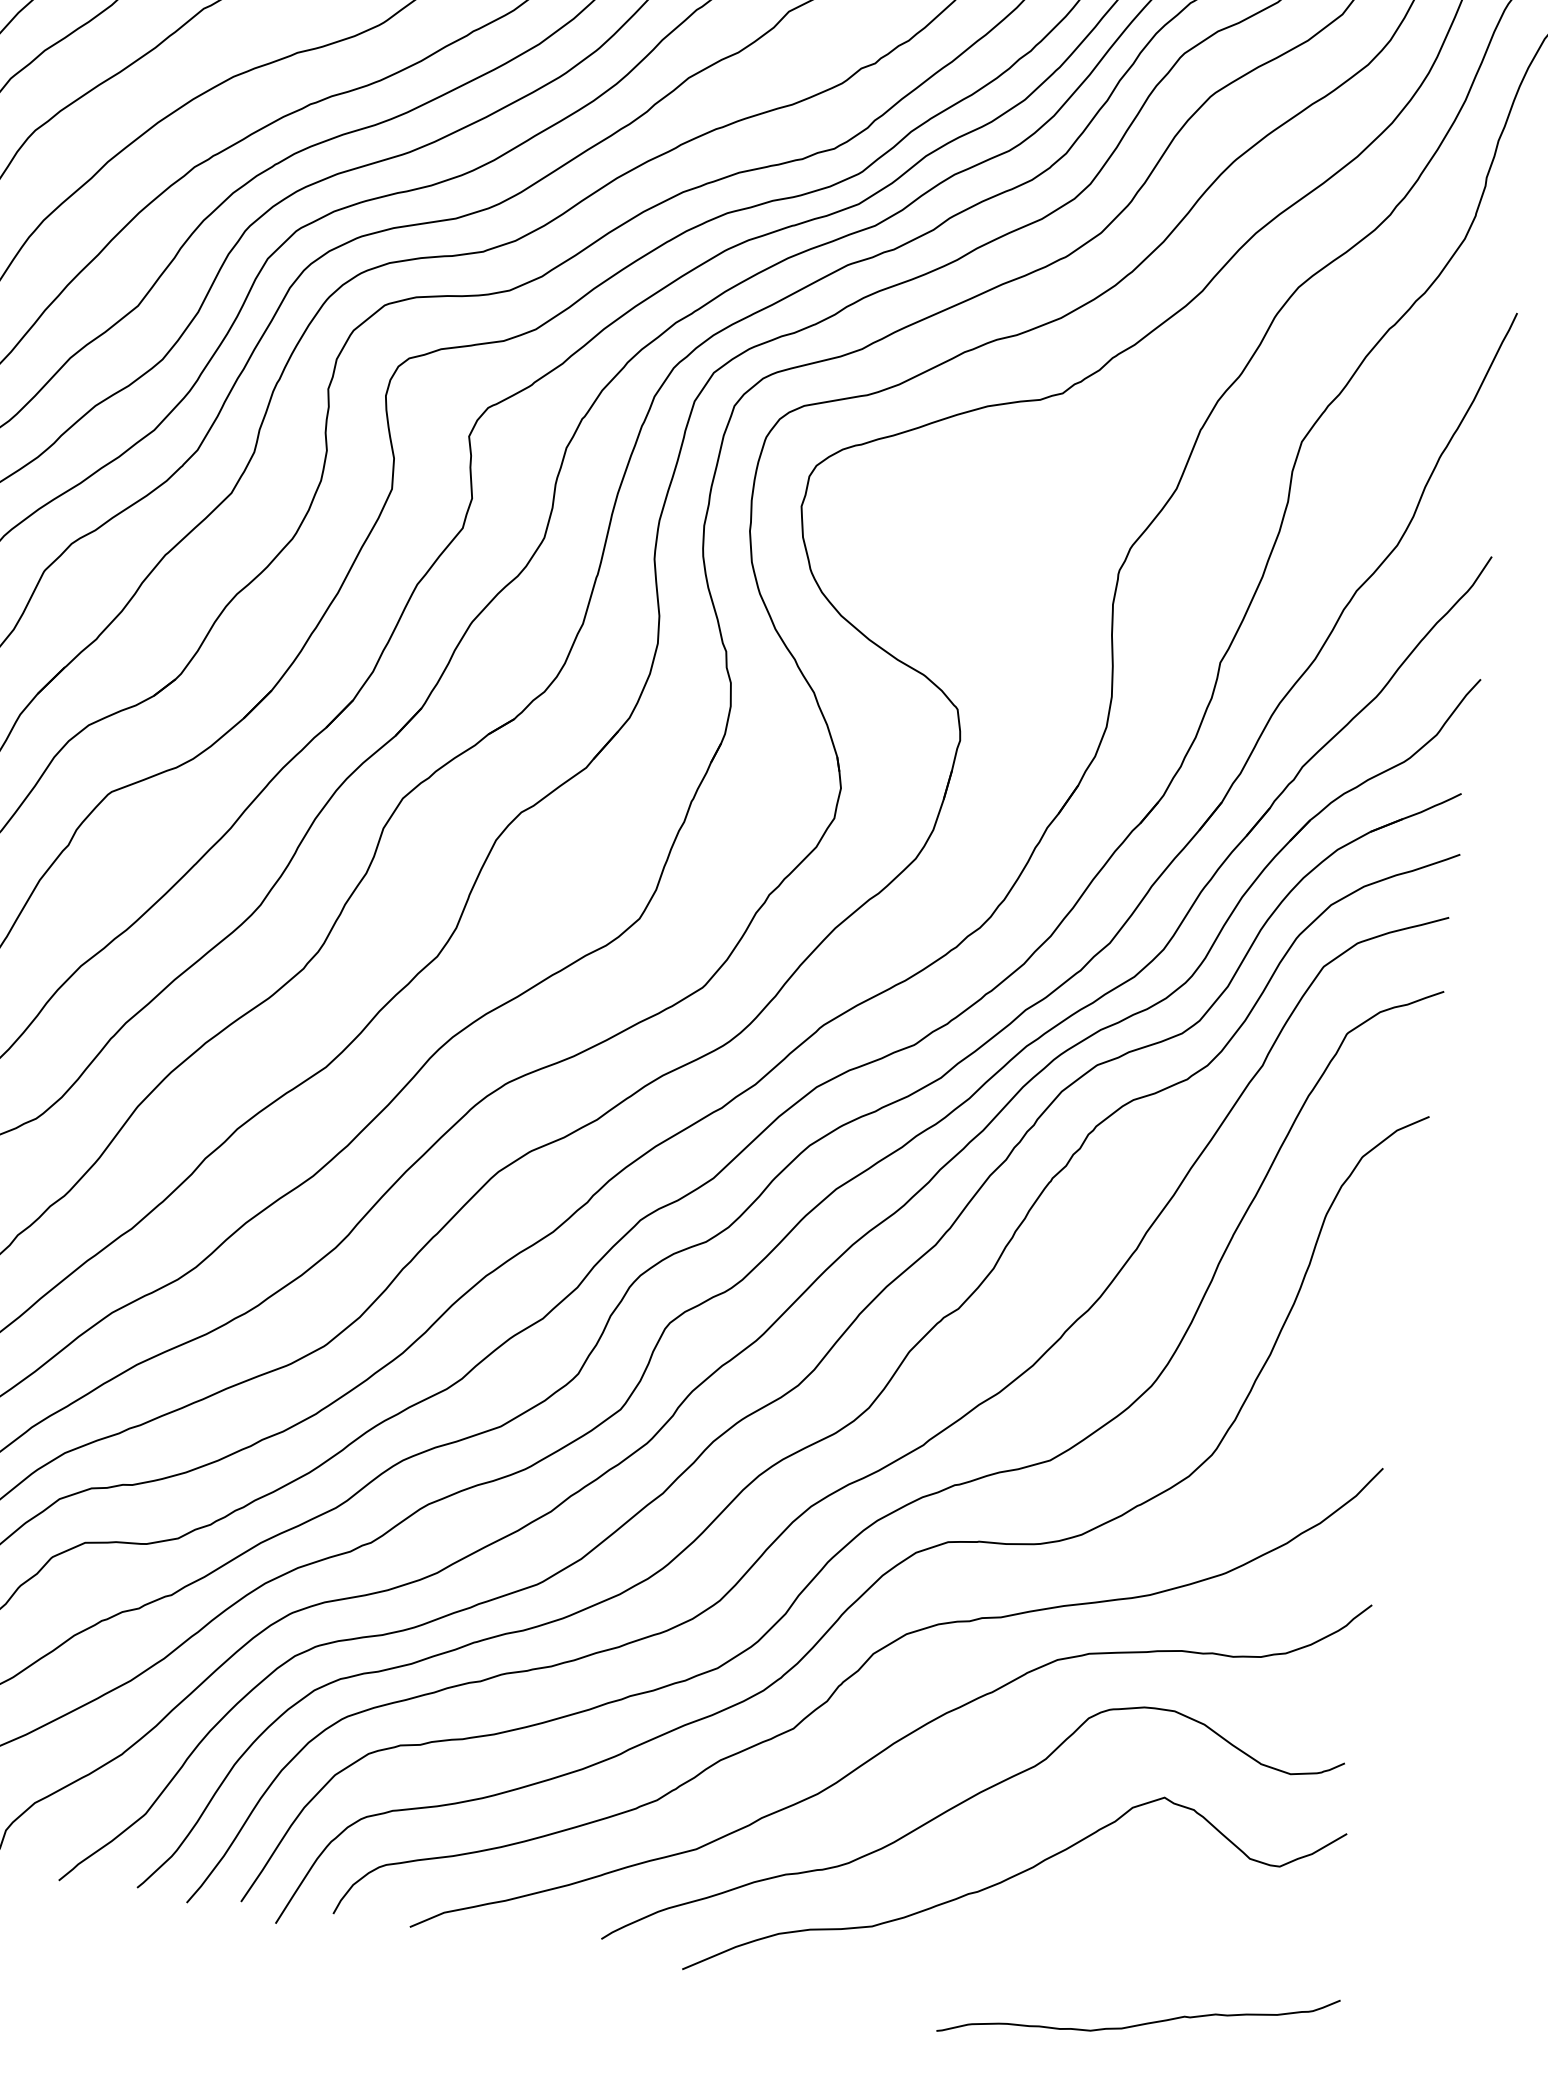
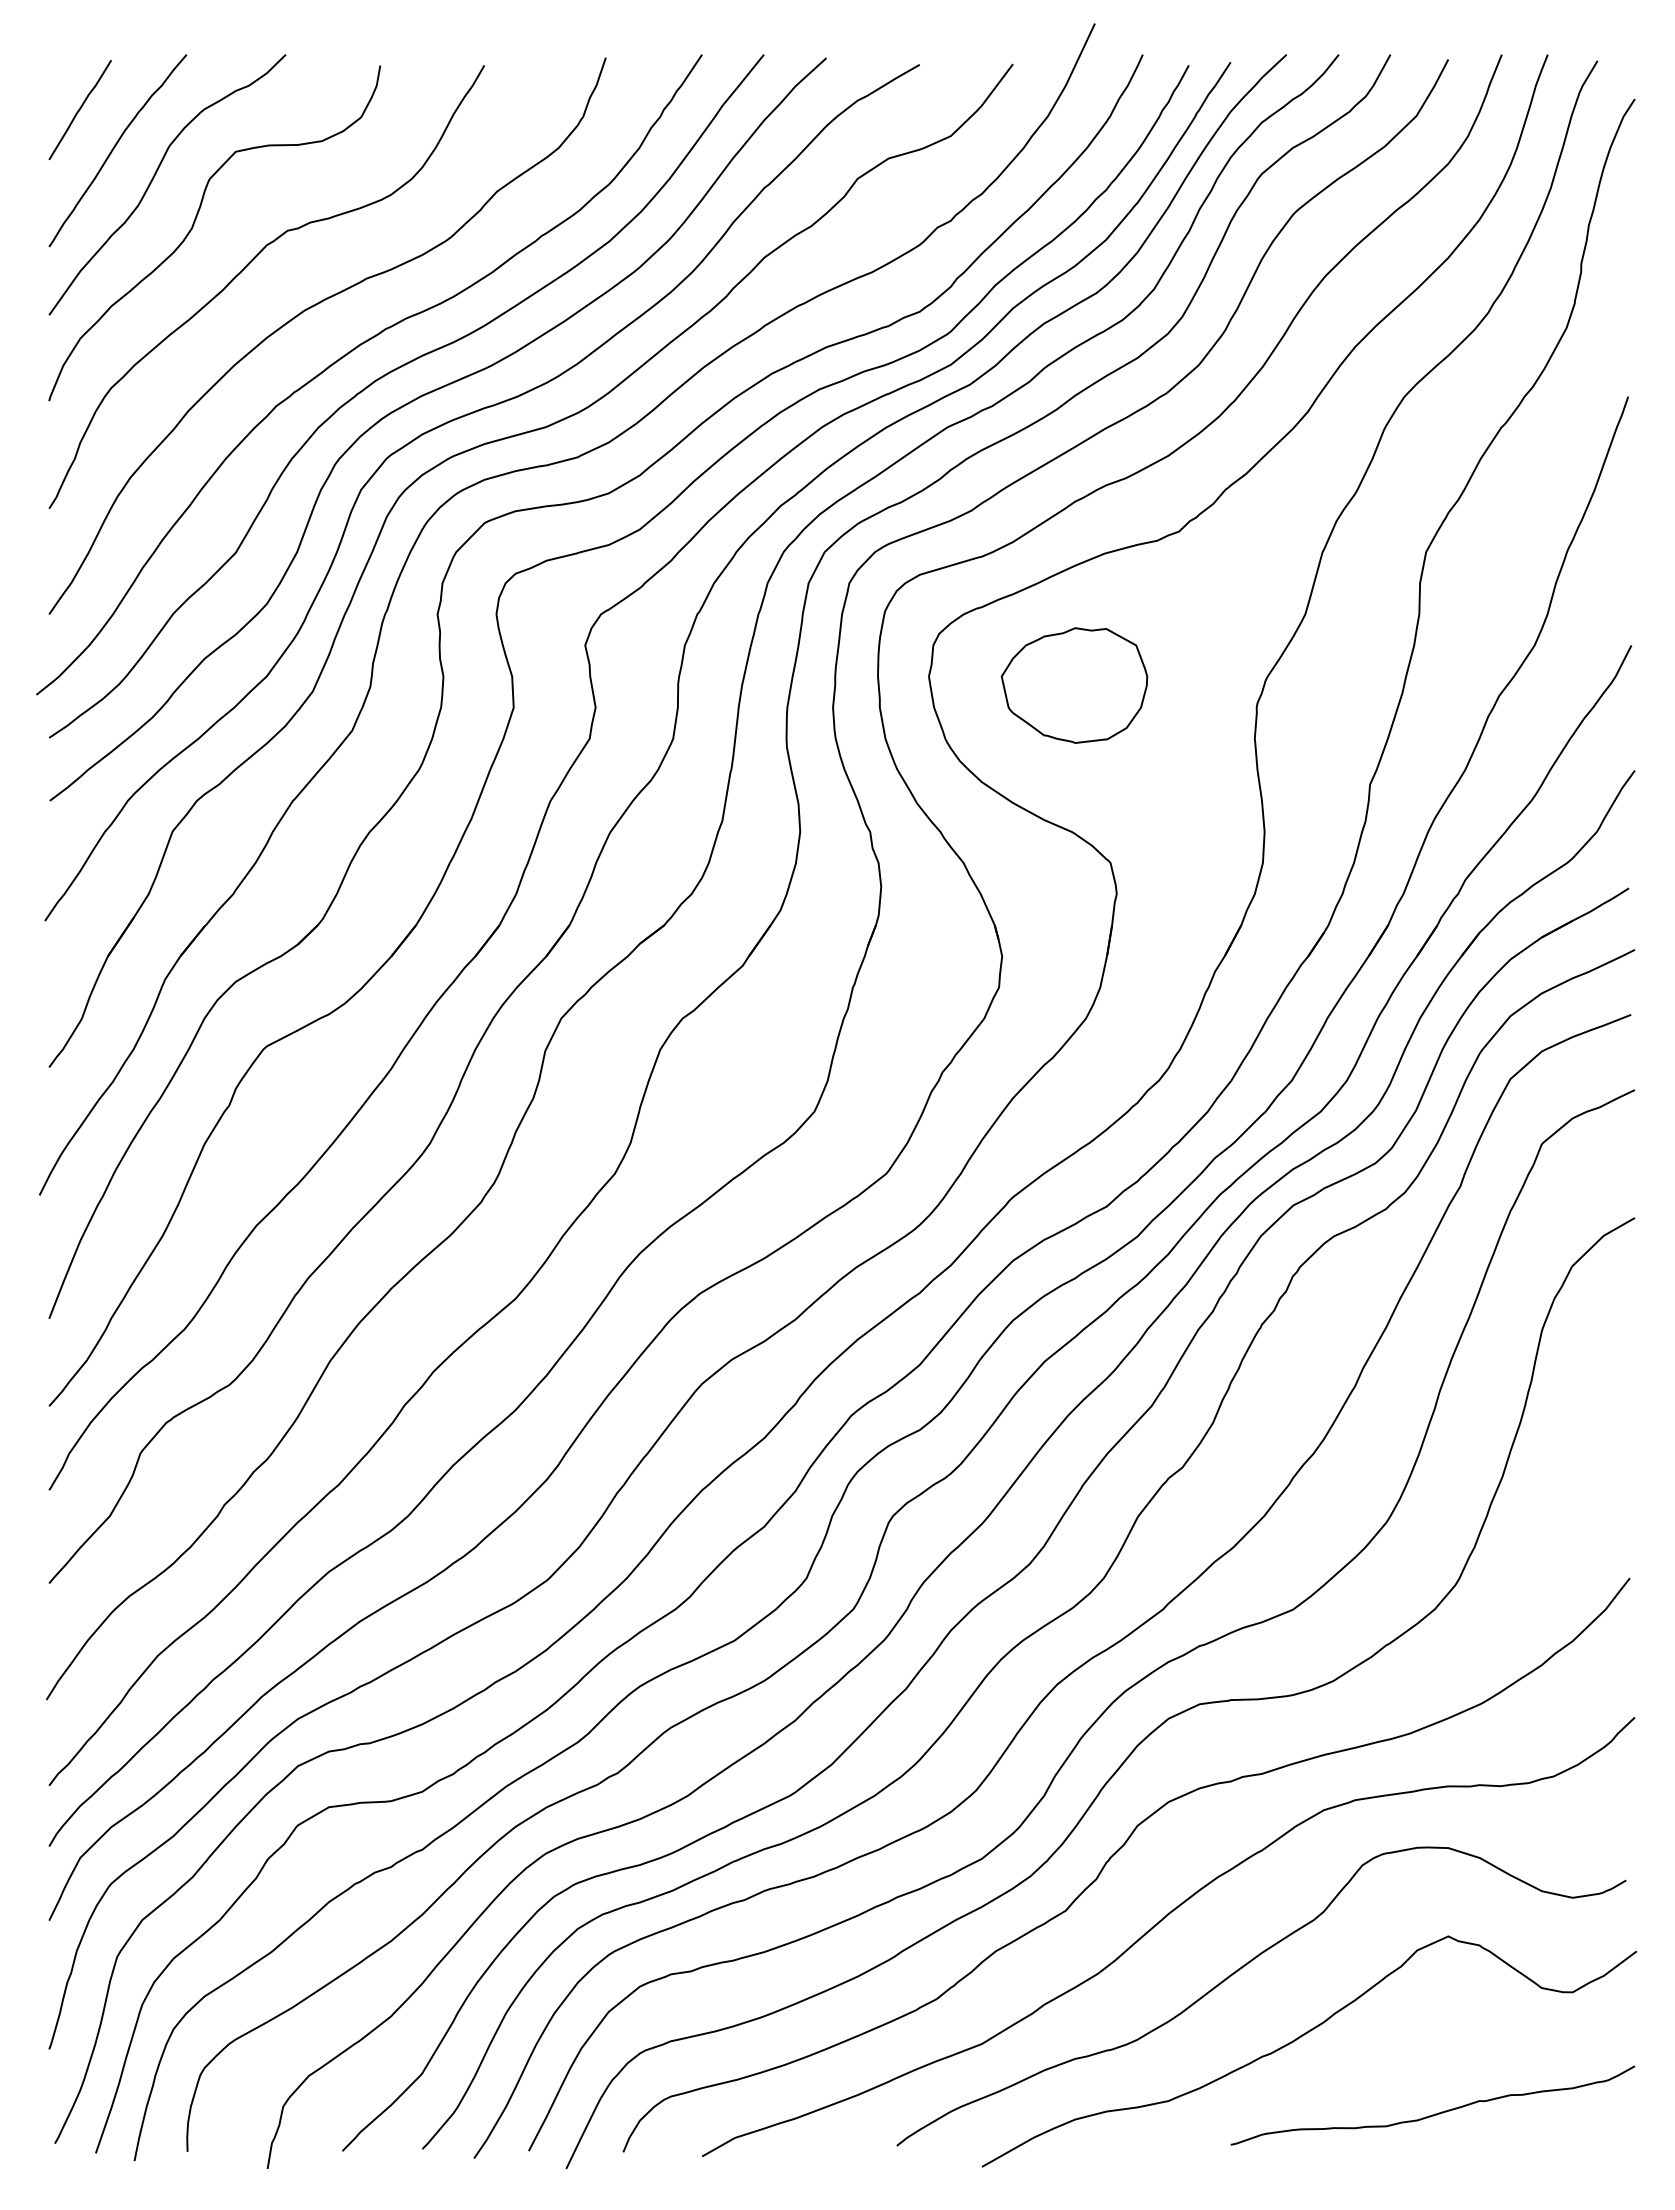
part: (942, 531) -> (1074, 685), added
curve: (1140, 2023) -> (1435, 2113), moved

